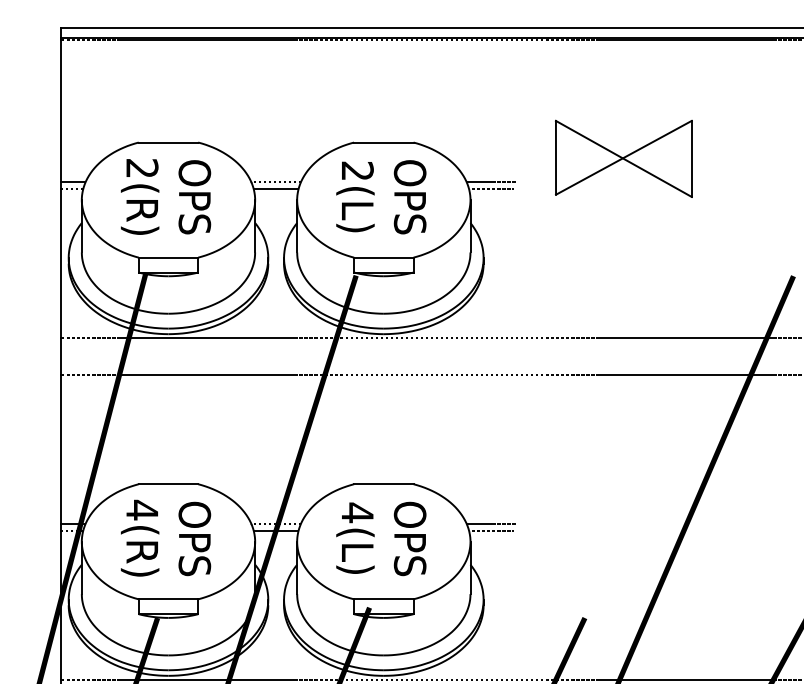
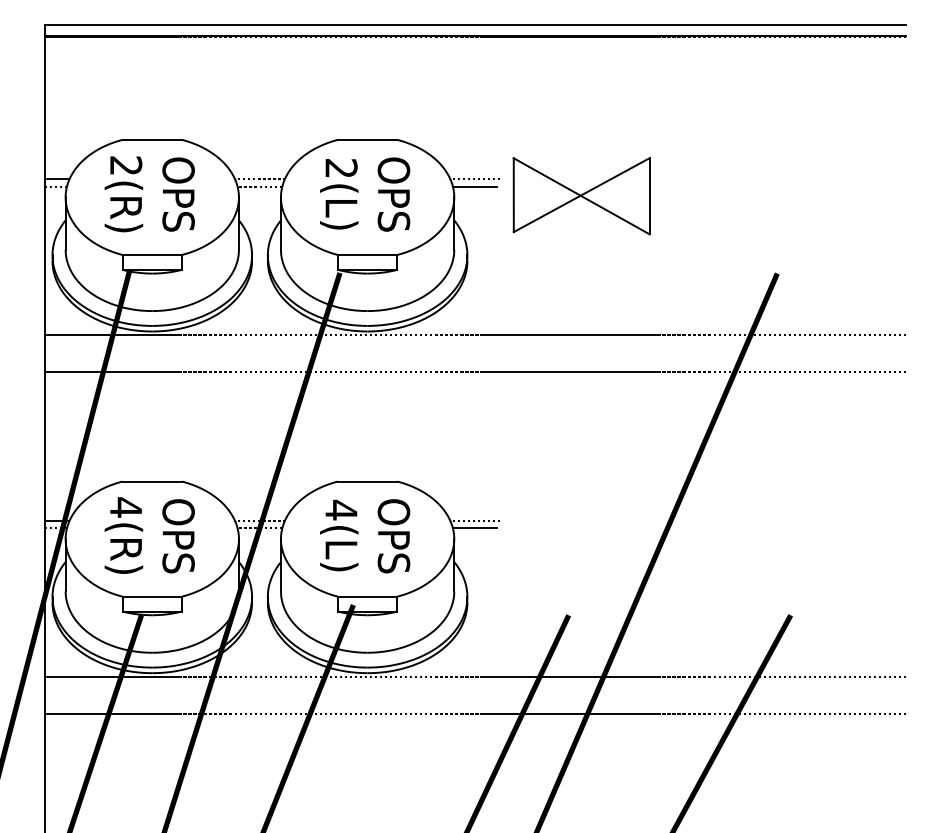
part: (623, 159) -> (581, 196), moved

